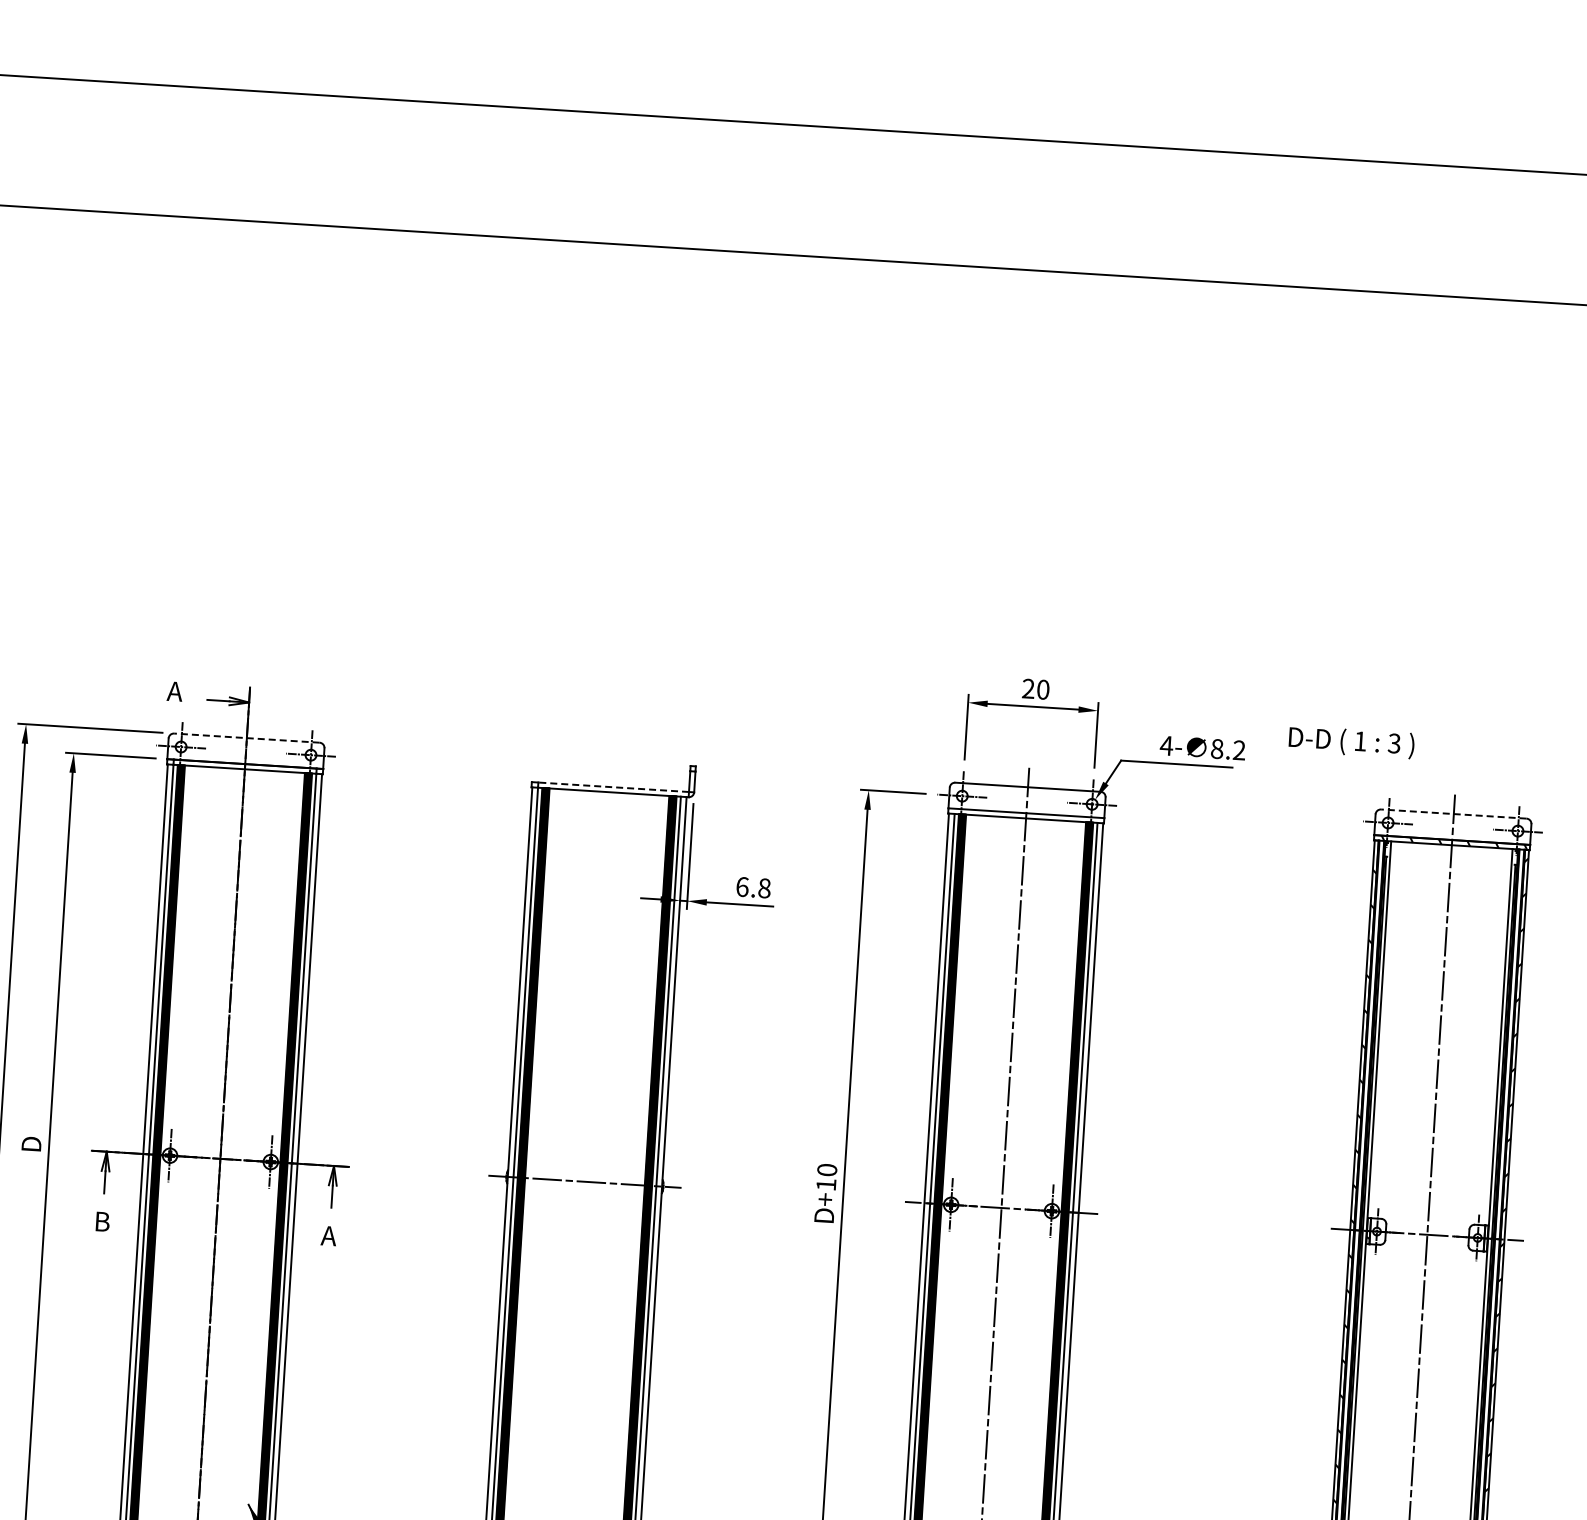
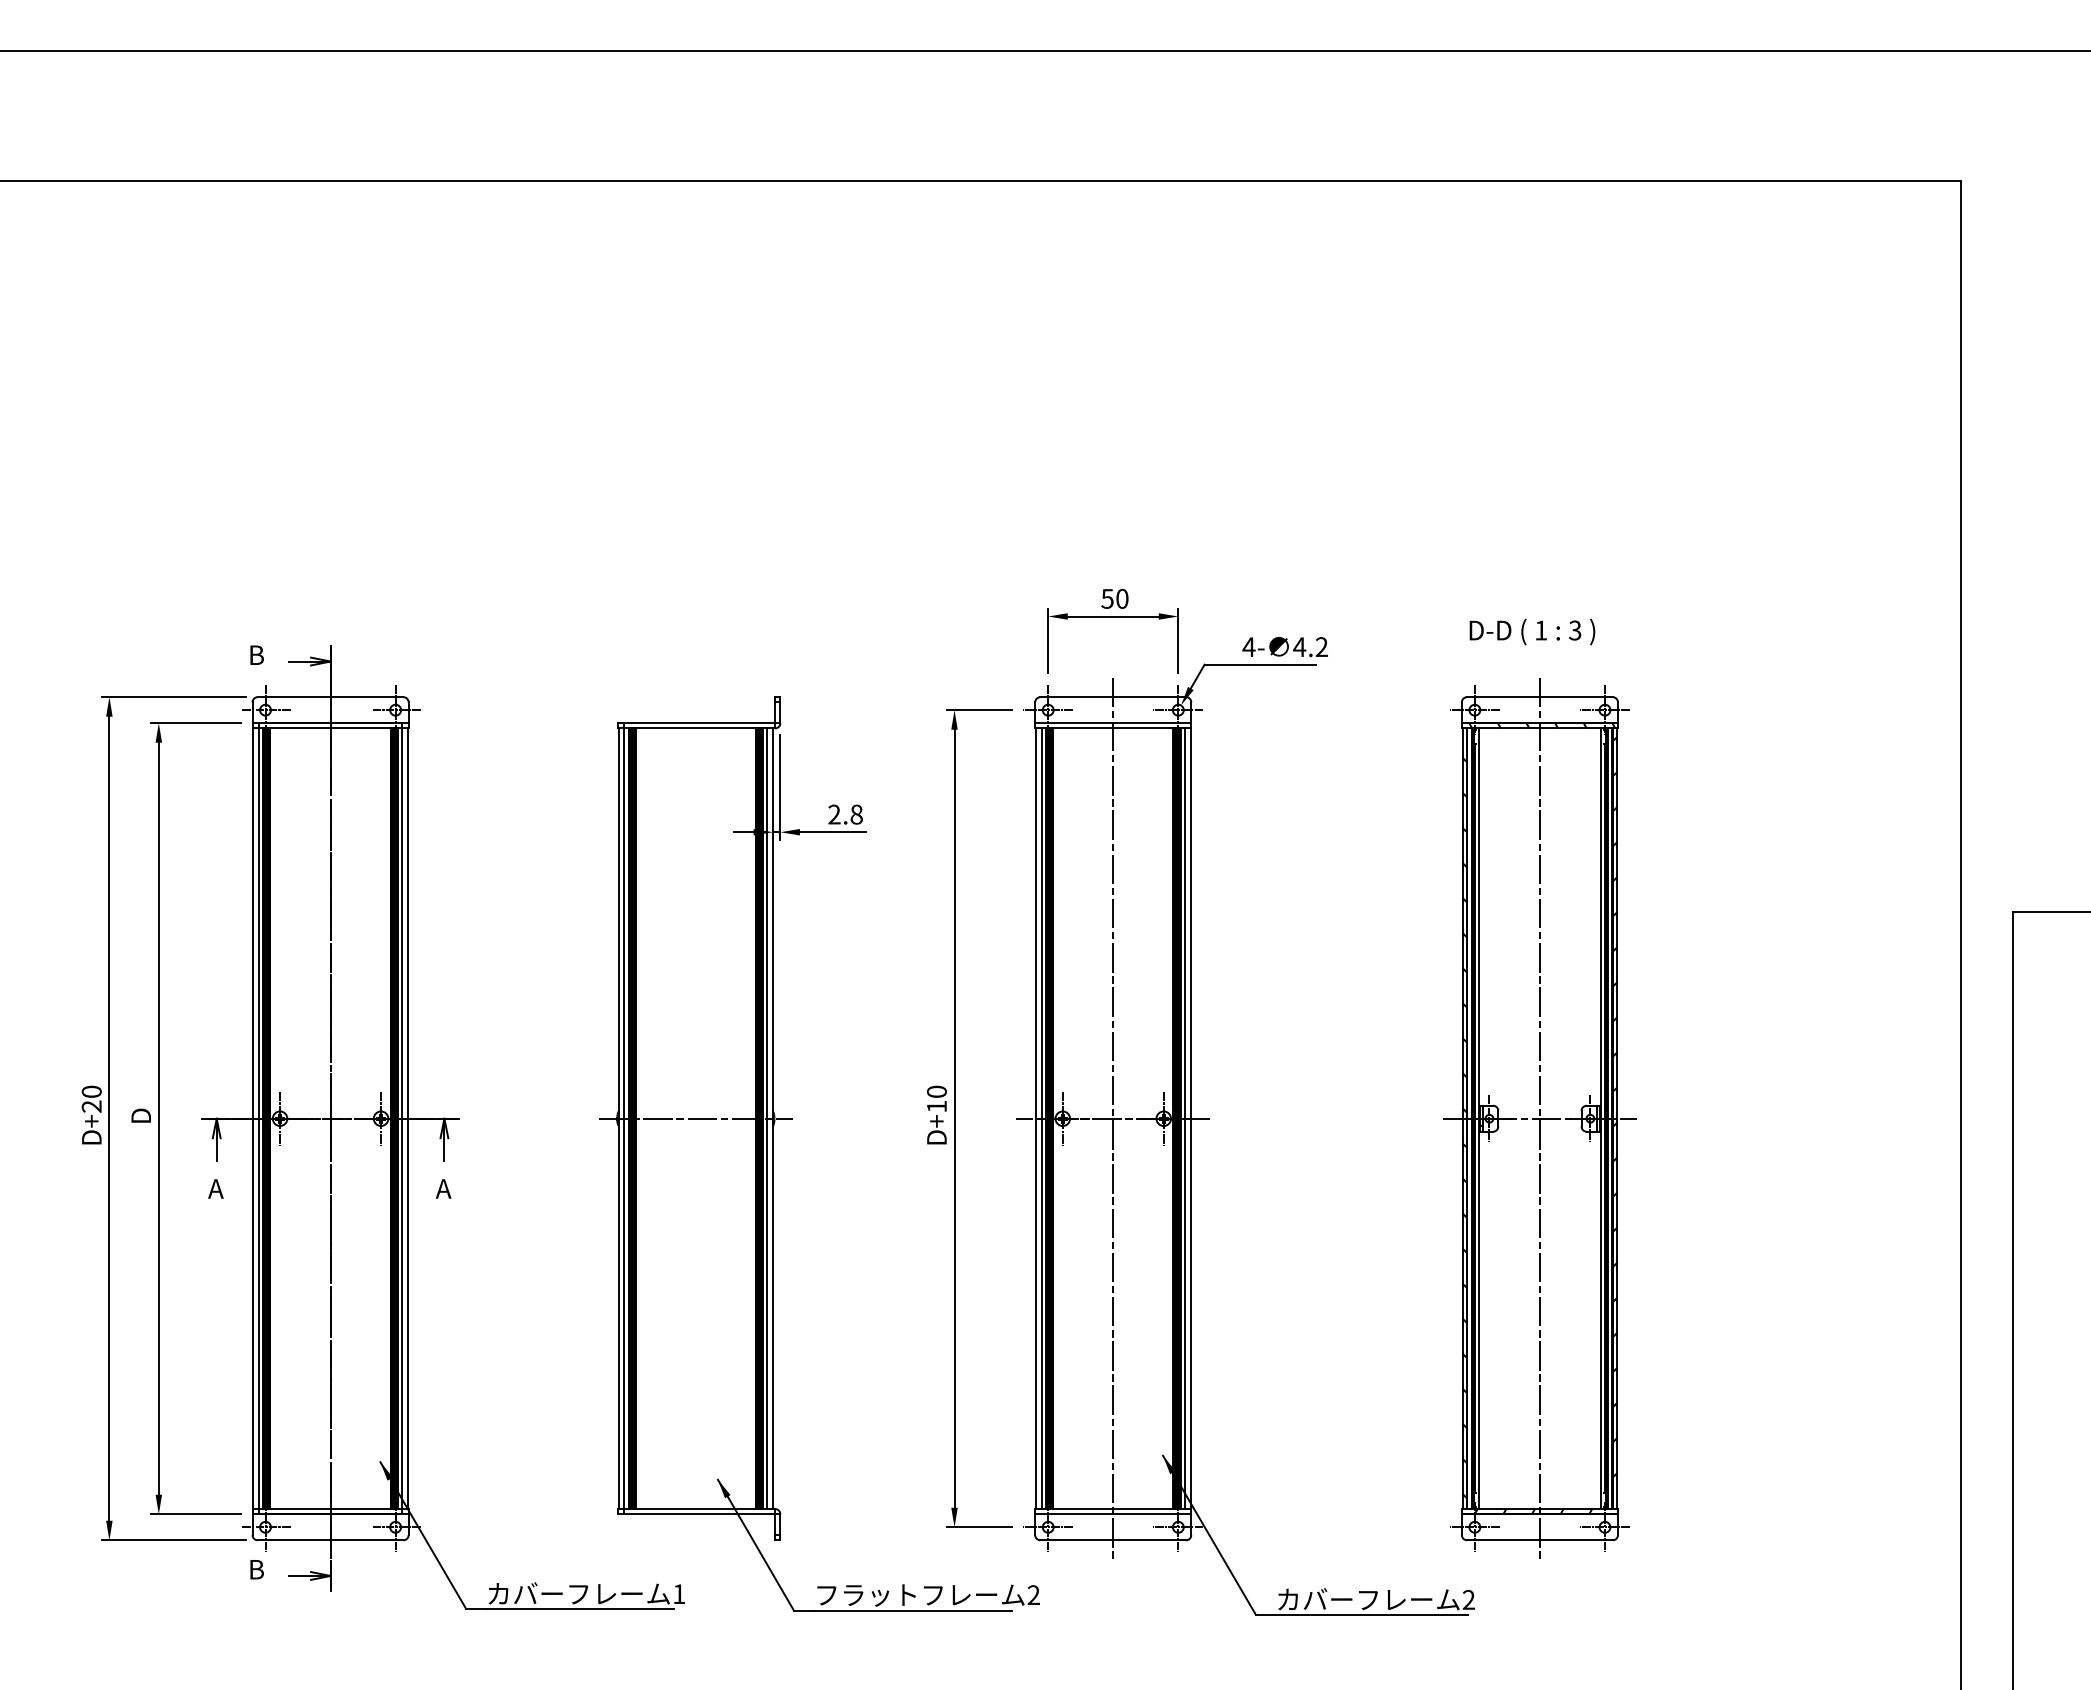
text: (1028, 688) -> (1107, 598), 20 -> 50
text: (174, 690) -> (255, 654), A -> B
line: (246, 738) -> (330, 697), dashed -> solid
text: (1351, 741) -> (1532, 631), moved
text: (1217, 749) -> (1299, 647), 8.2 -> 4.2
line: (613, 787) -> (699, 723), dashed -> solid
line: (1453, 814) -> (1539, 697), dashed -> solid
text: (742, 886) -> (834, 814), 6.8 -> 2.8
text: (102, 1221) -> (216, 1188), B -> A

